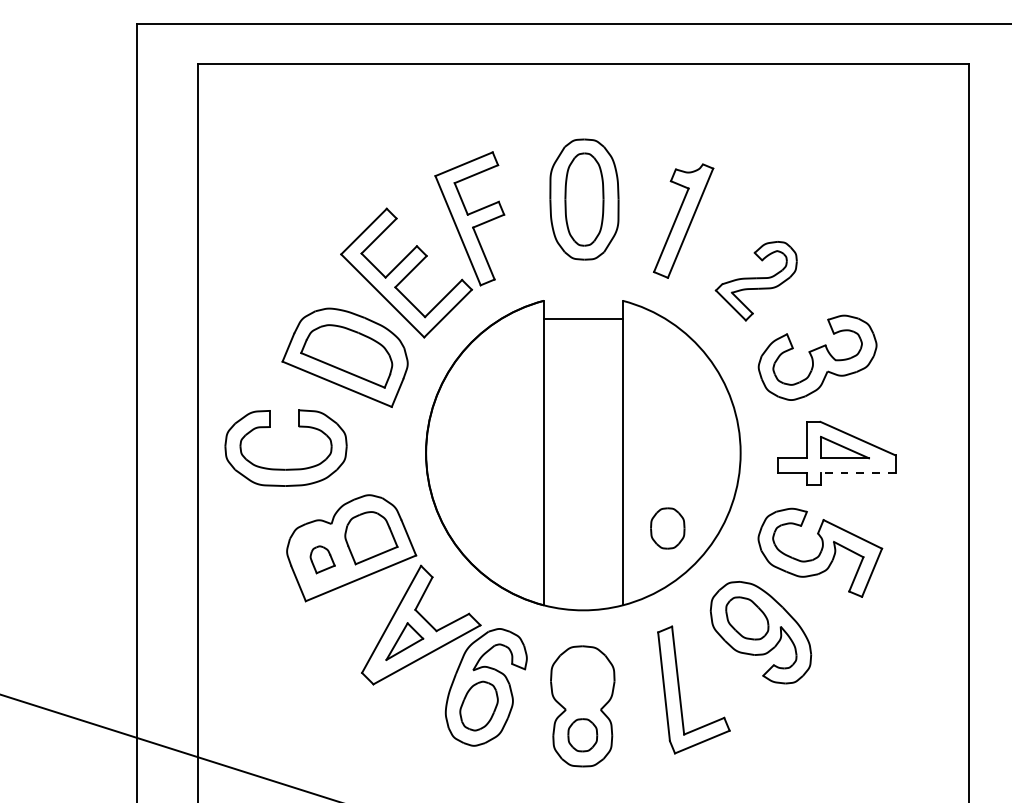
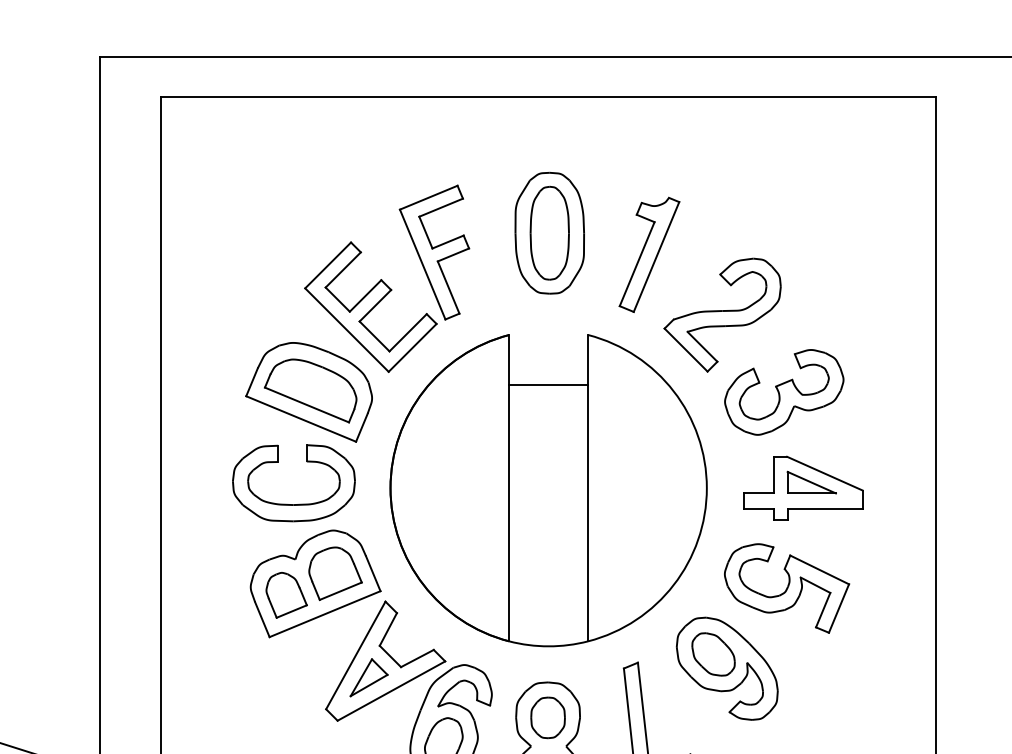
part: (756, 281) -> (722, 315), size x1.43
line: (583, 318) -> (548, 385), moved
part: (284, 468) -> (292, 503), moved
line: (857, 473) -> (824, 508), dashed -> solid
part: (667, 528) -> (547, 717), moved
part: (322, 559) -> (286, 595), size x1.67

